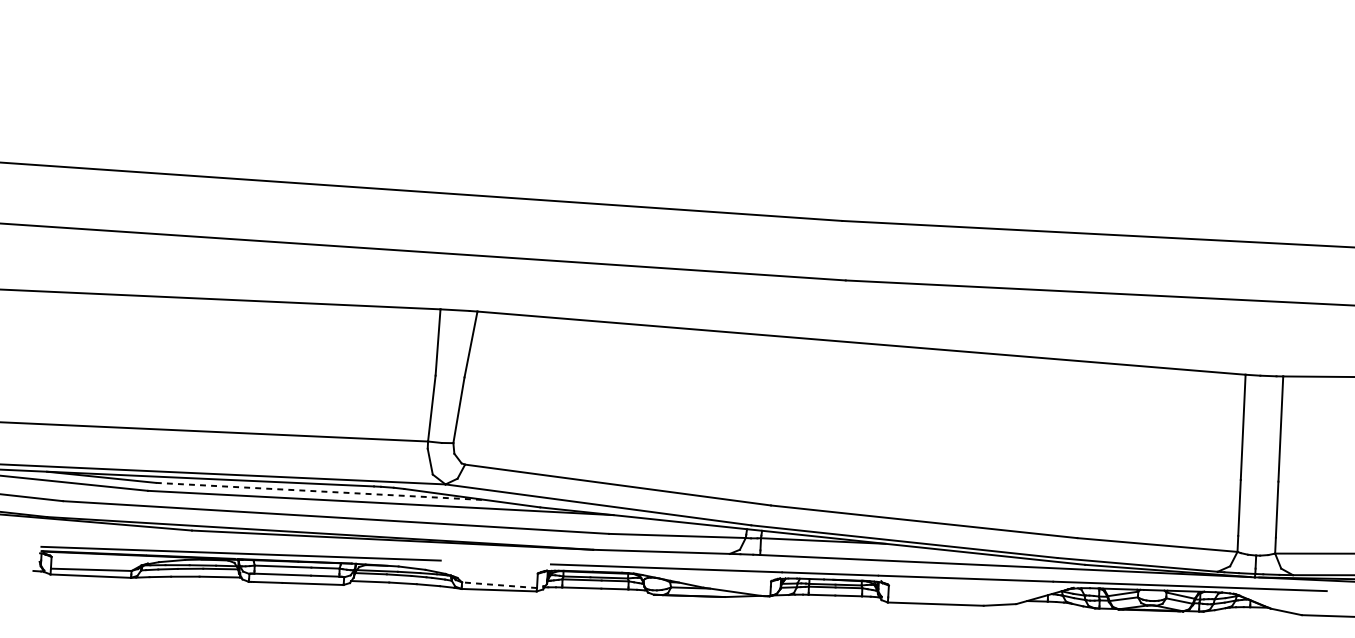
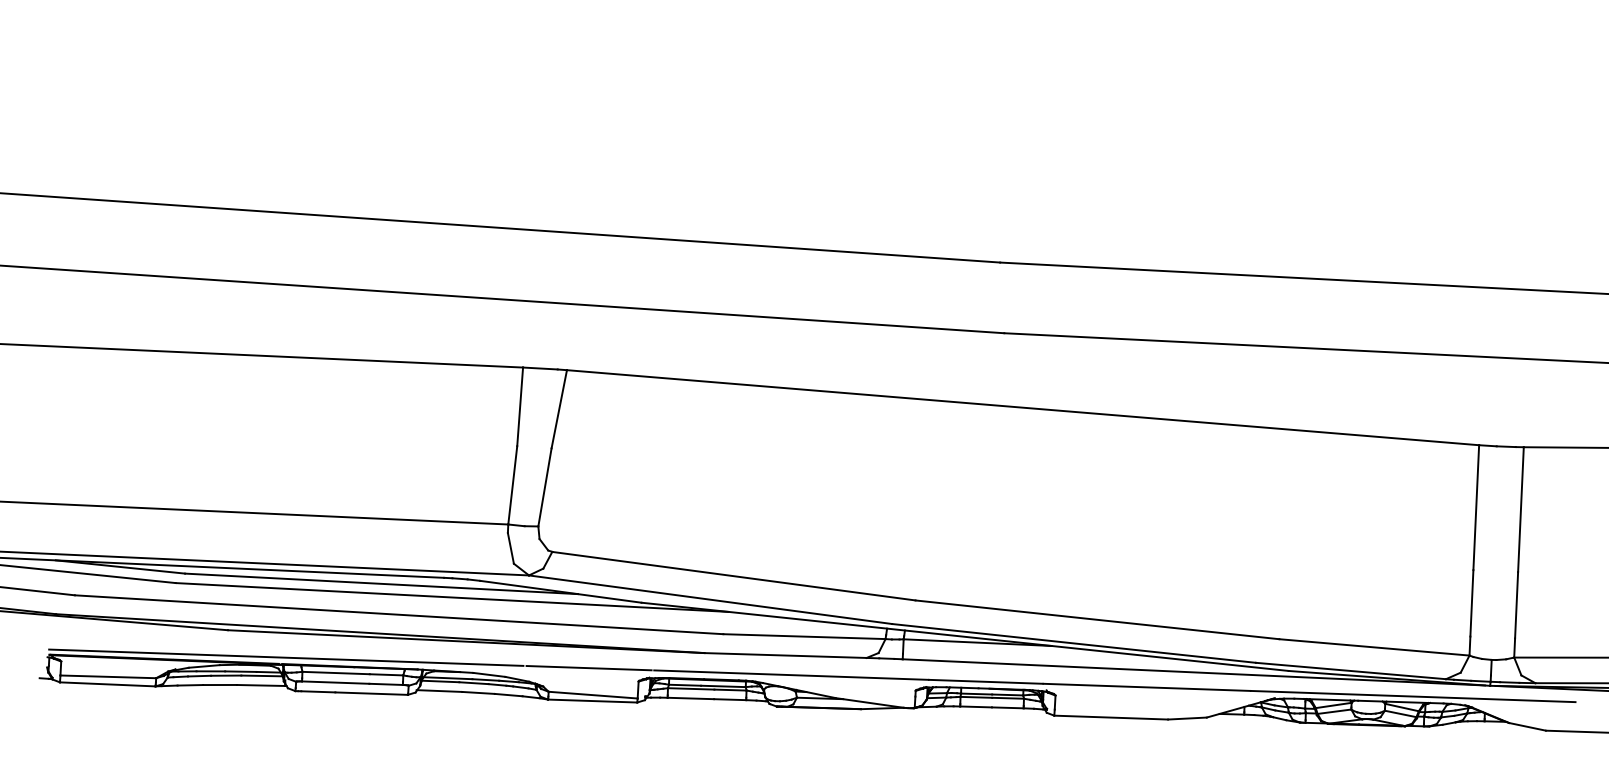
line: (321, 491) -> (381, 583), dashed -> solid
line: (495, 562) -> (588, 668), added
line: (499, 585) -> (593, 695), dashed -> solid

